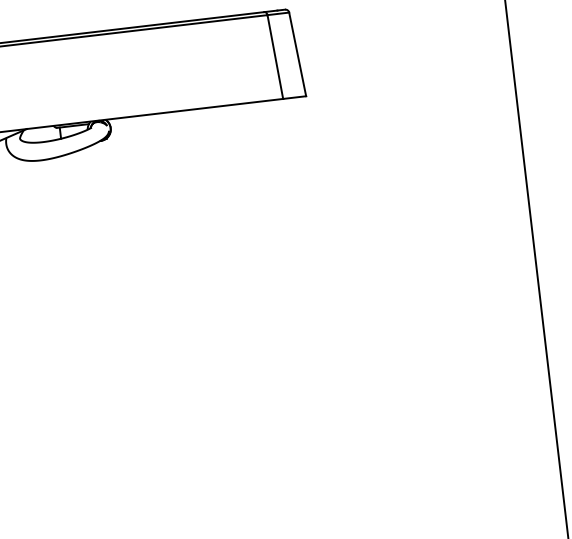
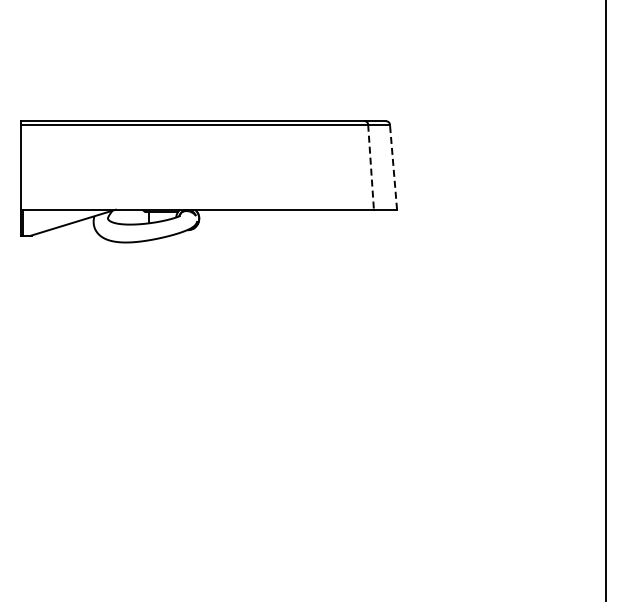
line: (297, 54) -> (393, 167), solid -> dashed
line: (275, 57) -> (371, 167), solid -> dashed

